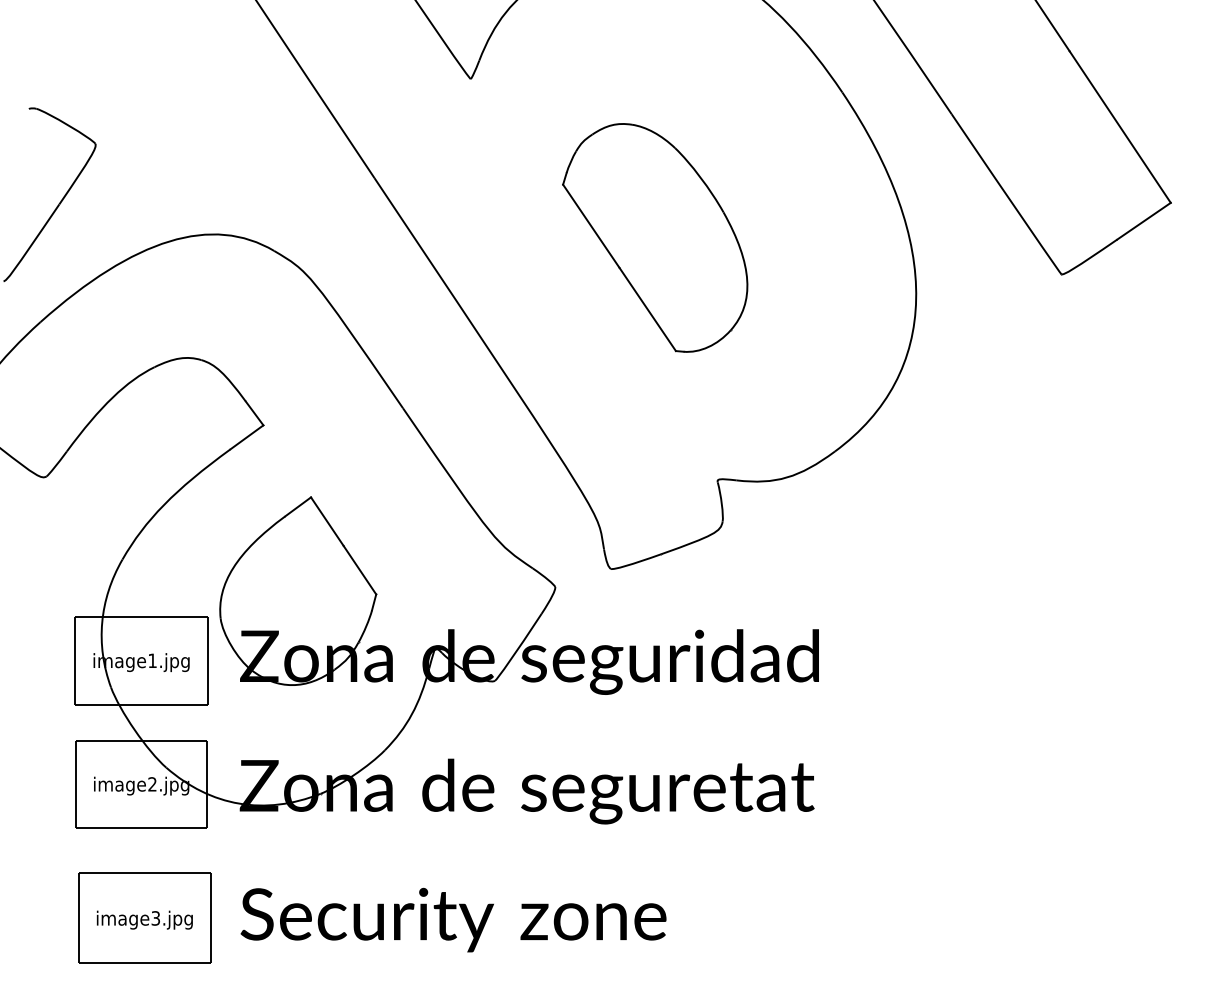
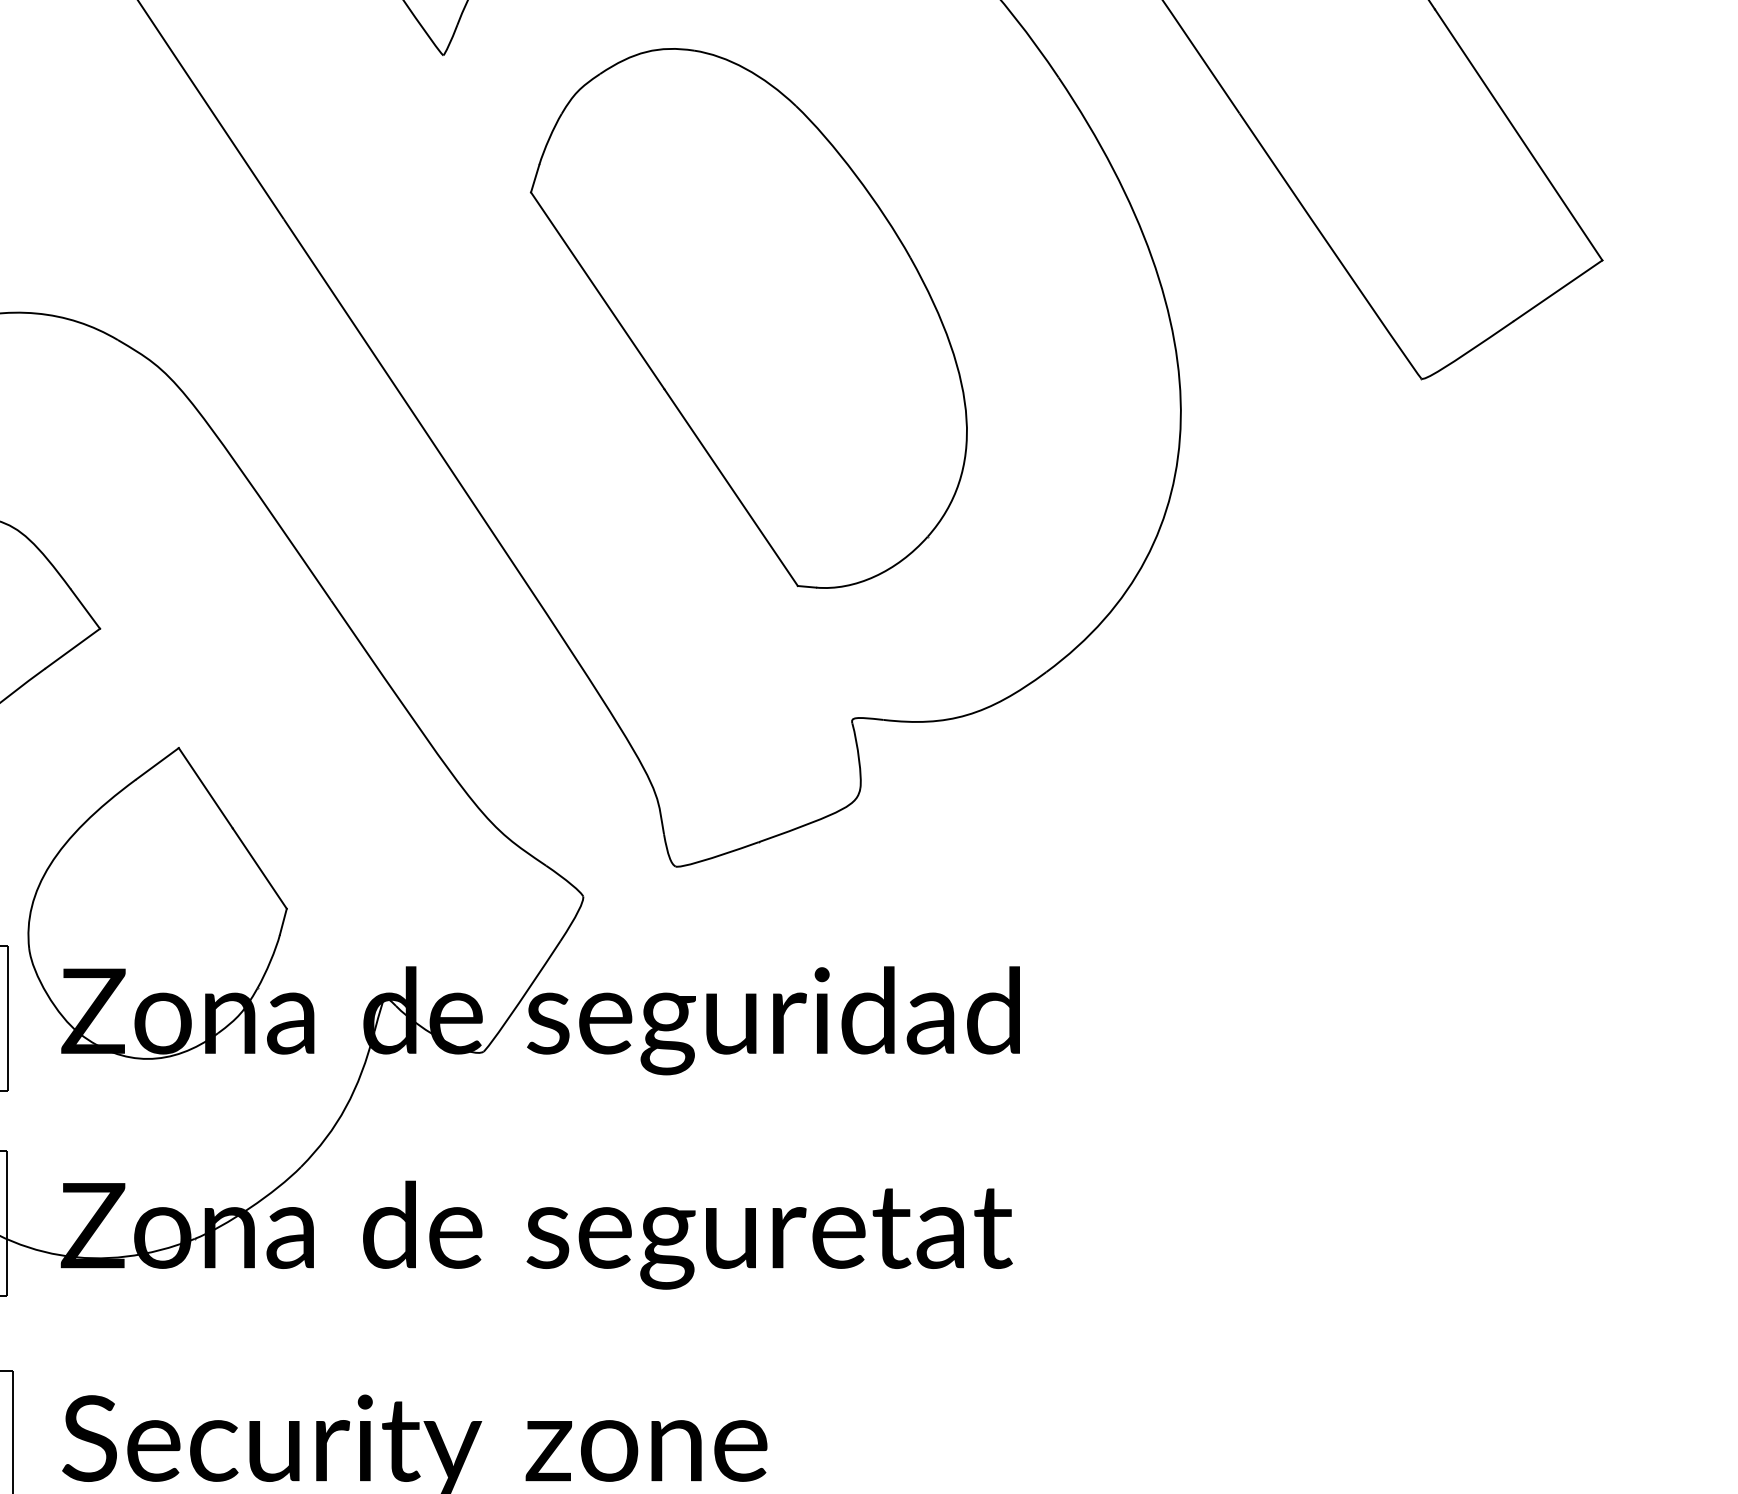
part: (654, 237) -> (747, 317), size x1.43

